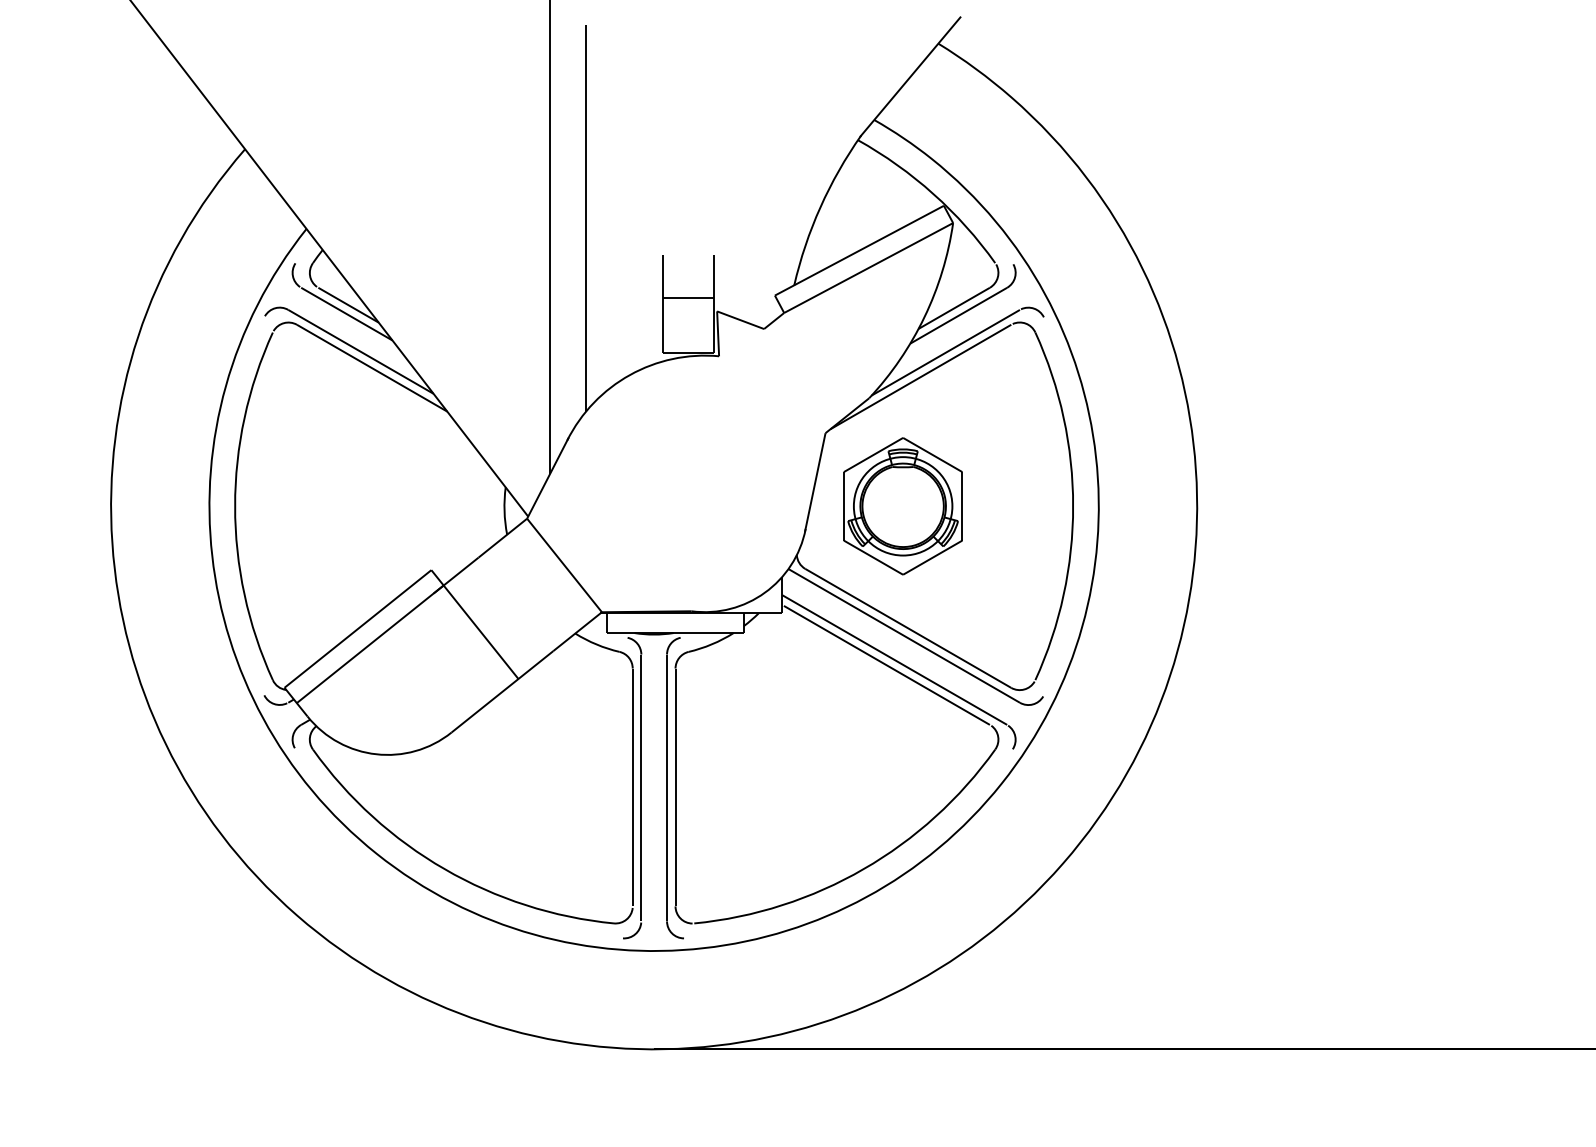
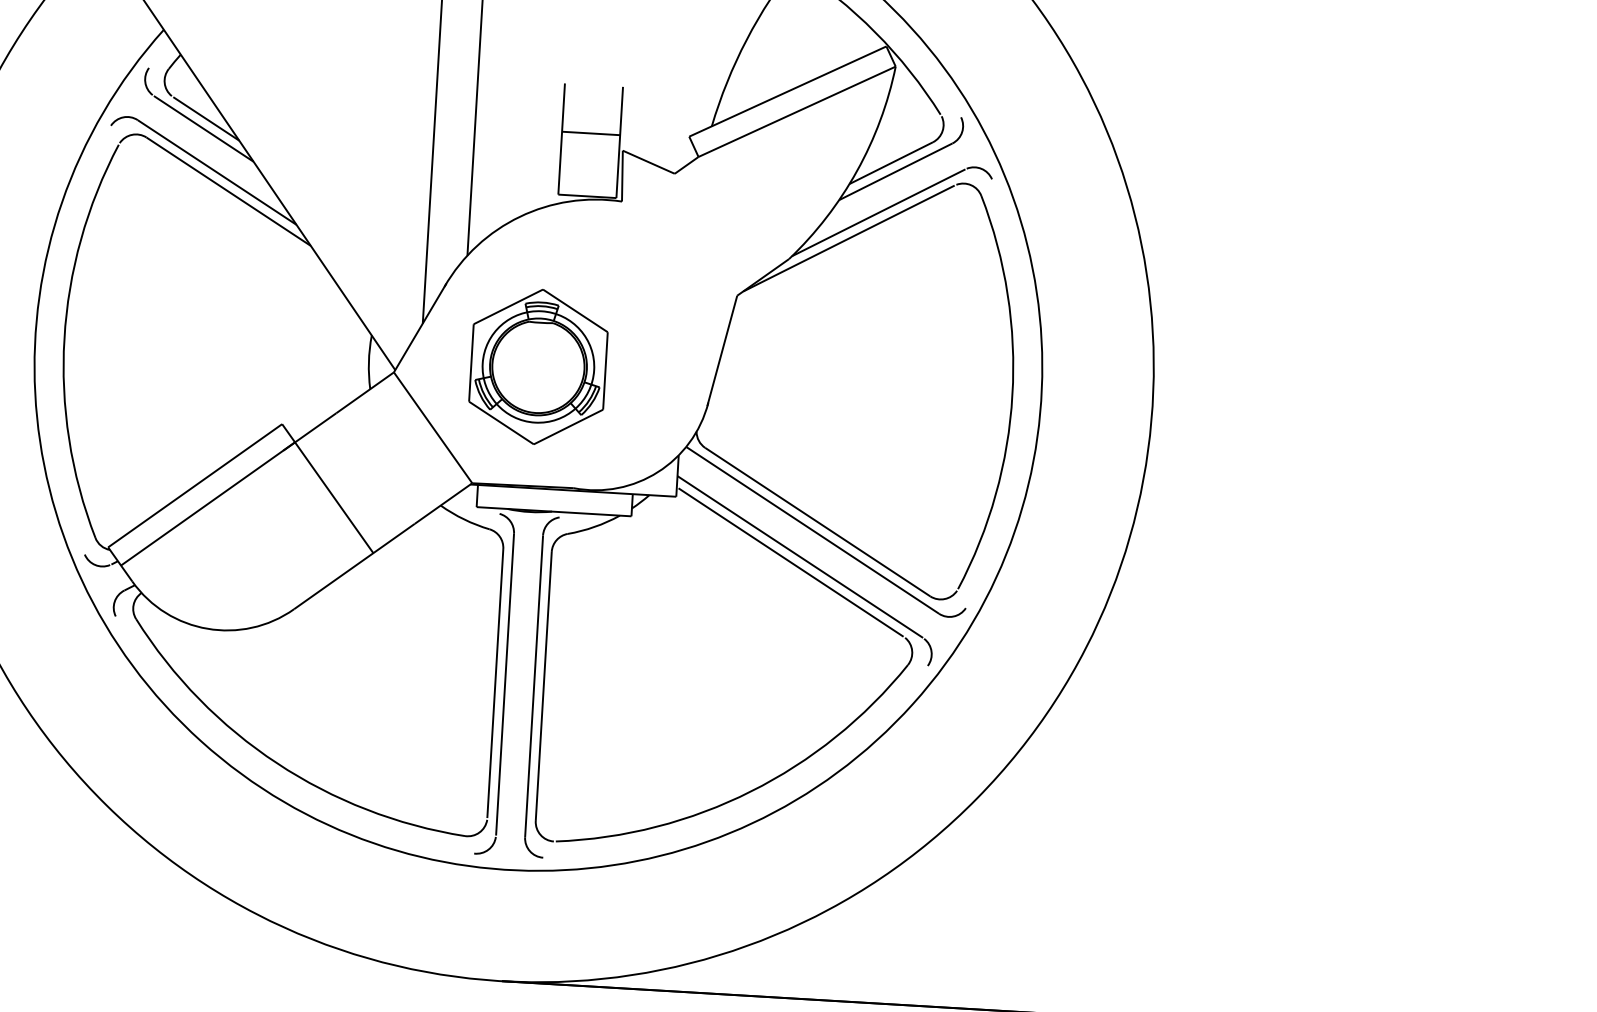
part: (902, 506) -> (537, 367), moved

